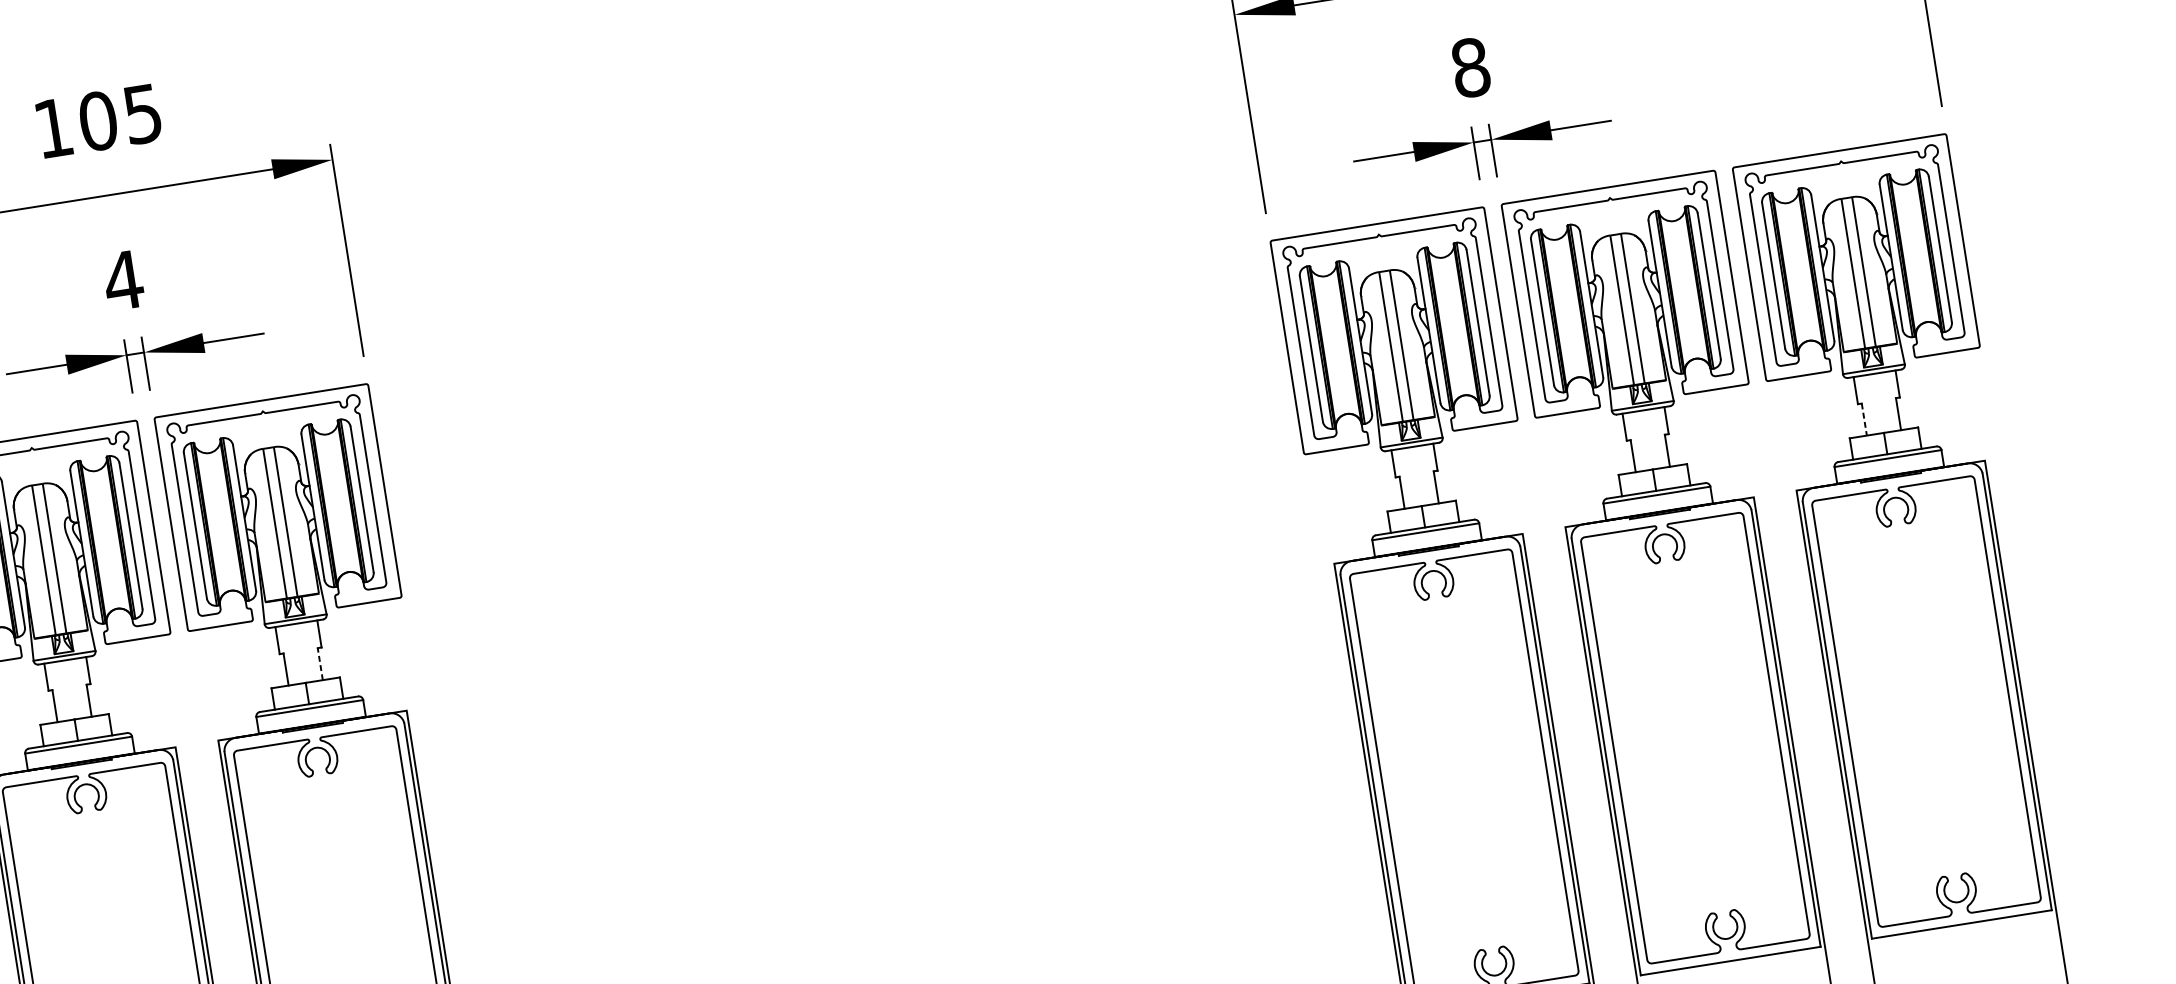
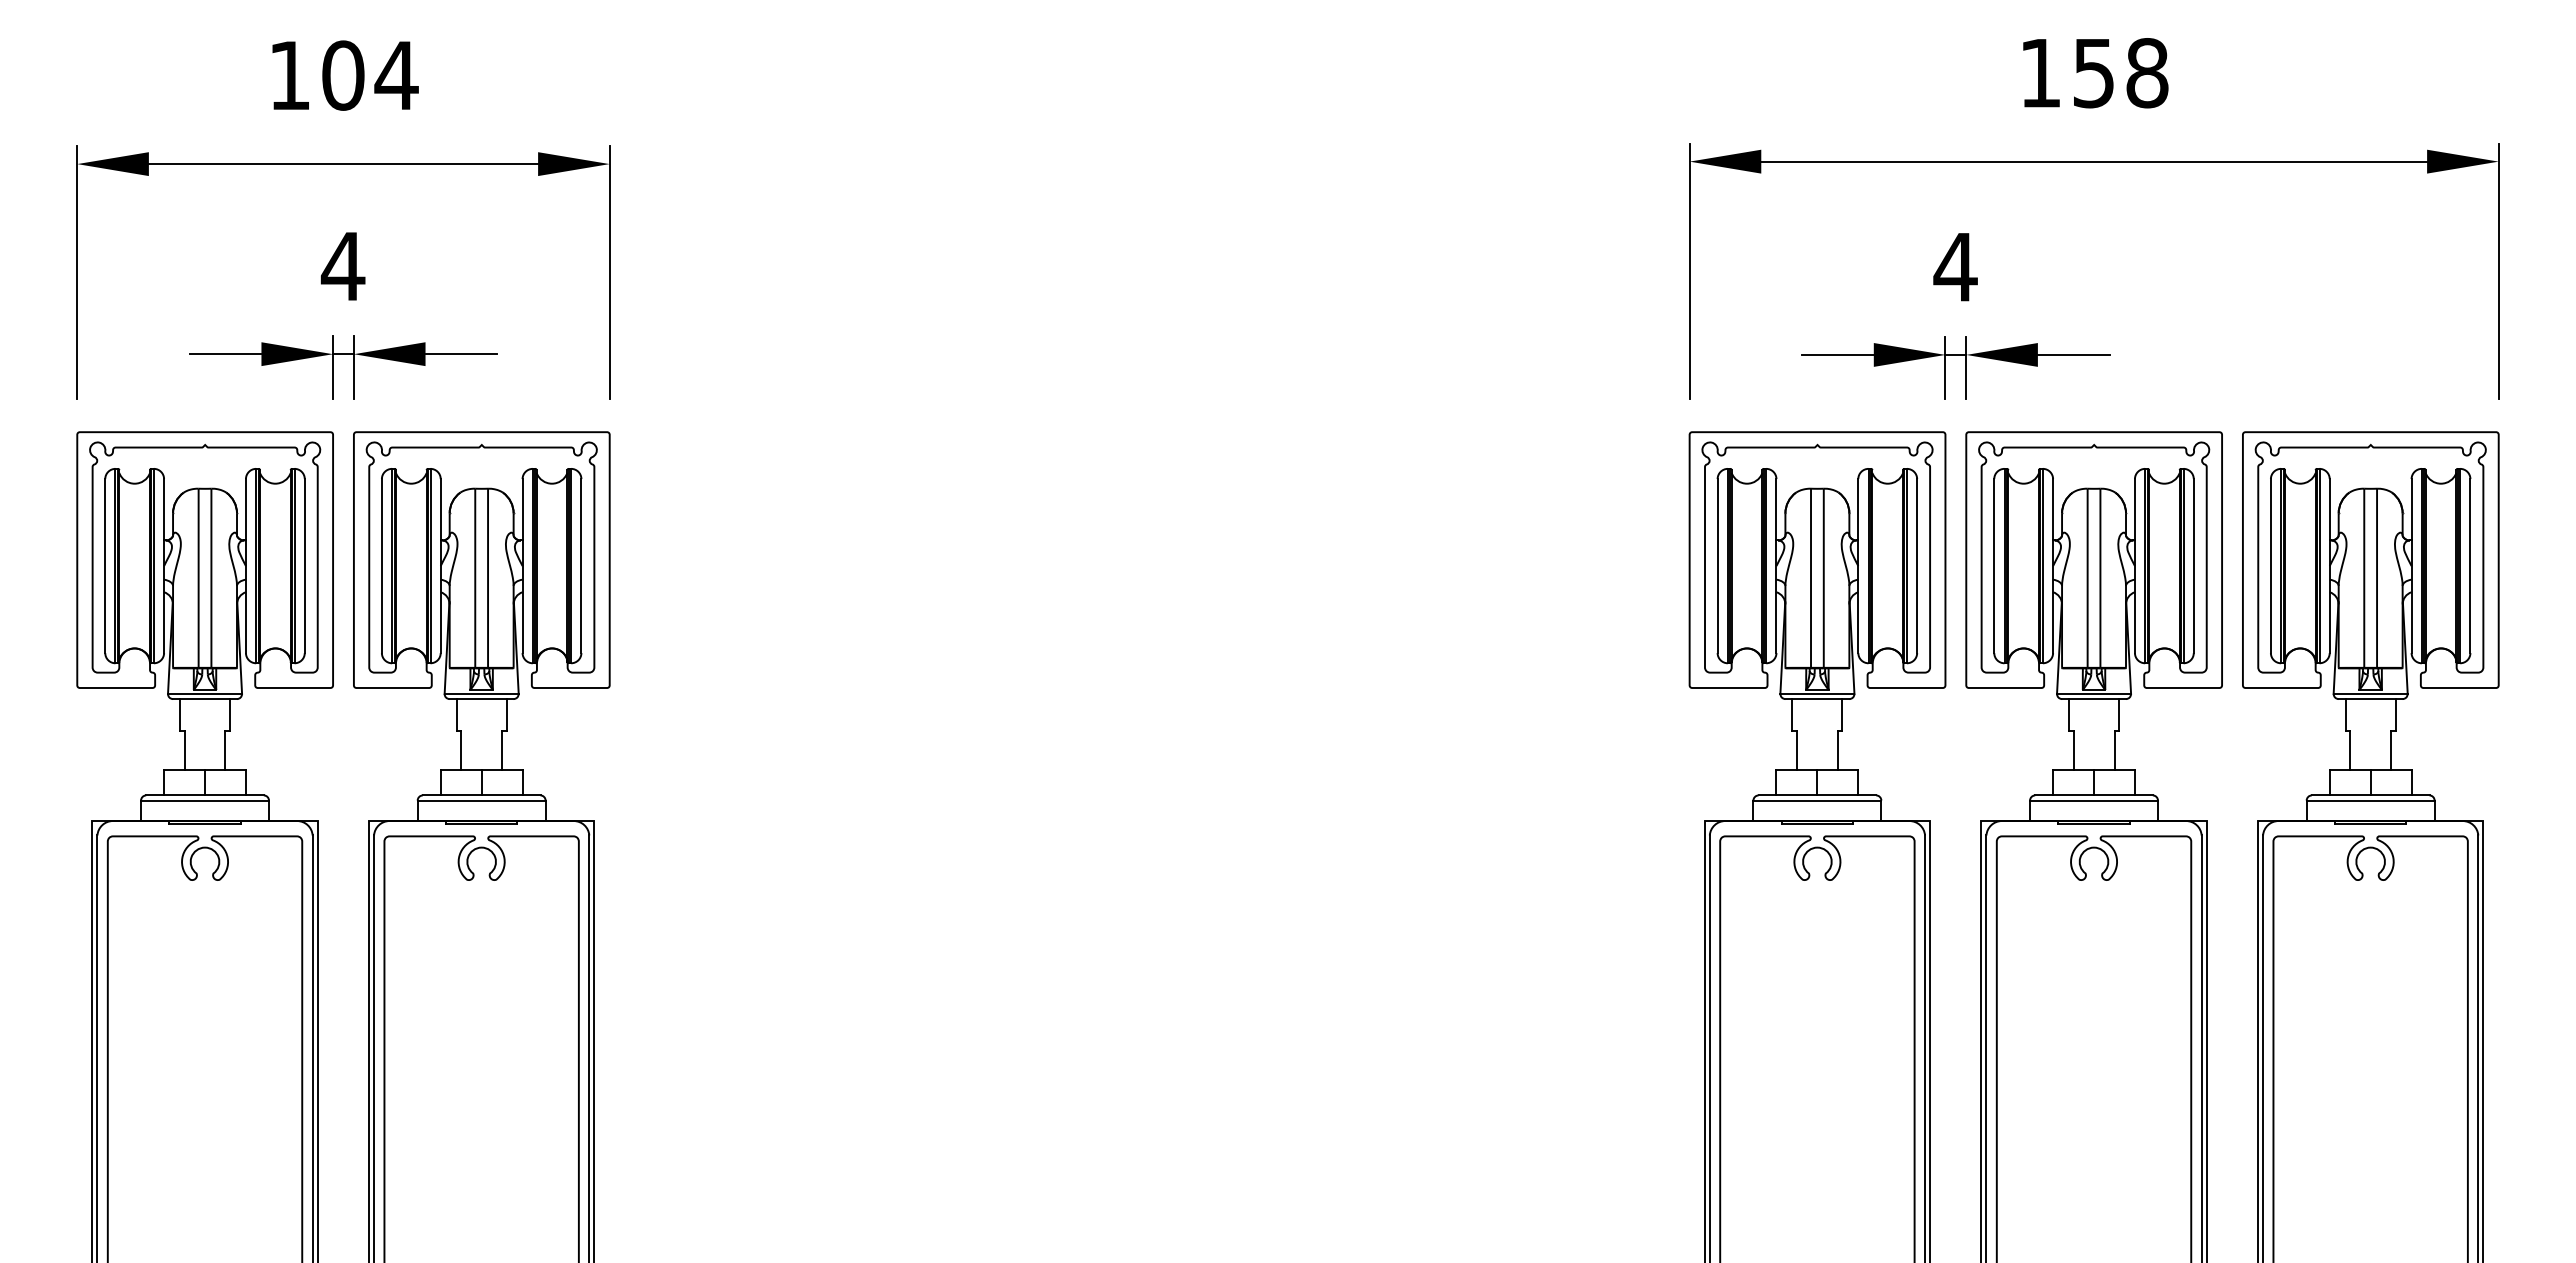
text: (1470, 68) -> (1955, 267), 8 -> 4
text: (142, 114) -> (396, 75), 105 -> 104
line: (1864, 420) -> (2350, 751), dashed -> solid
line: (320, 663) -> (502, 750), dashed -> solid

